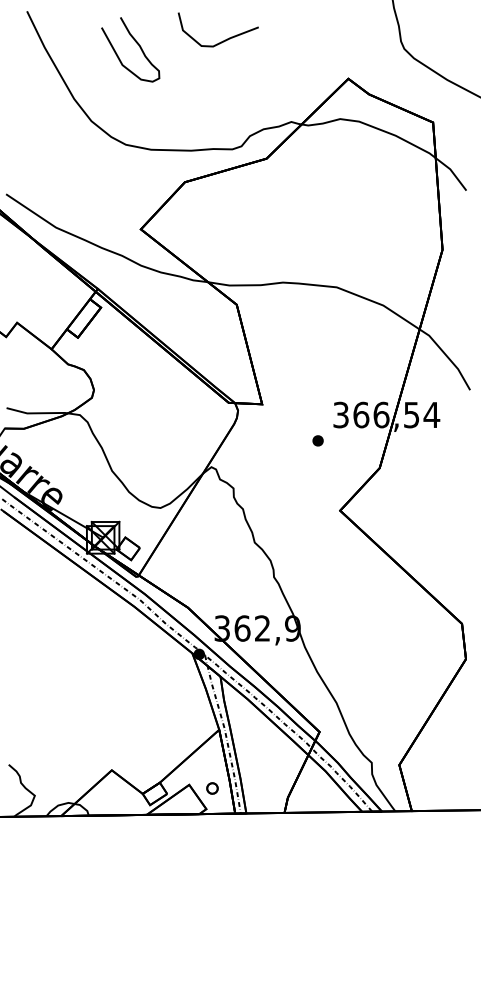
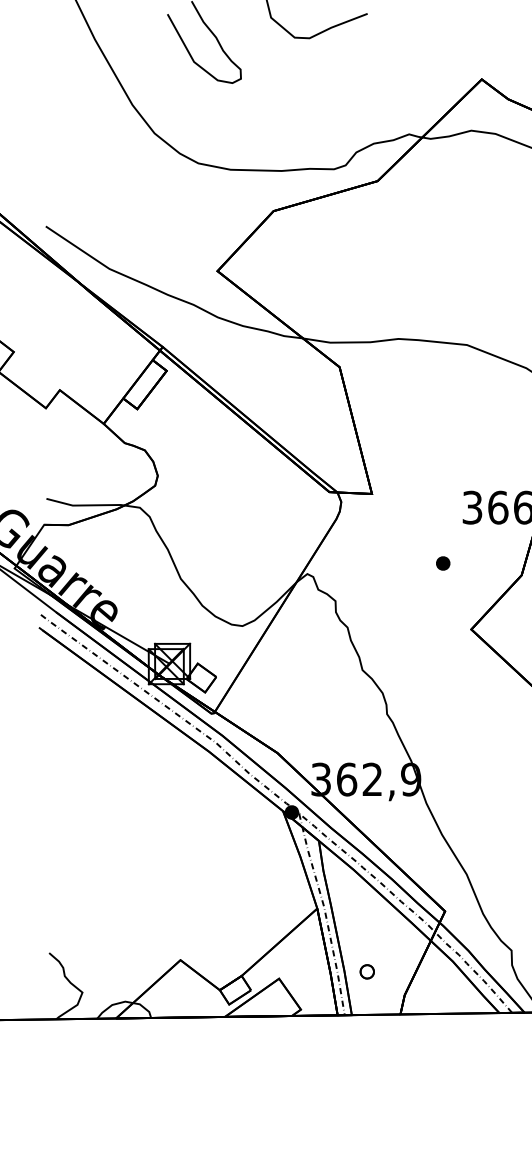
part: (317, 440) -> (442, 563), moved
part: (212, 788) -> (367, 971), moved

